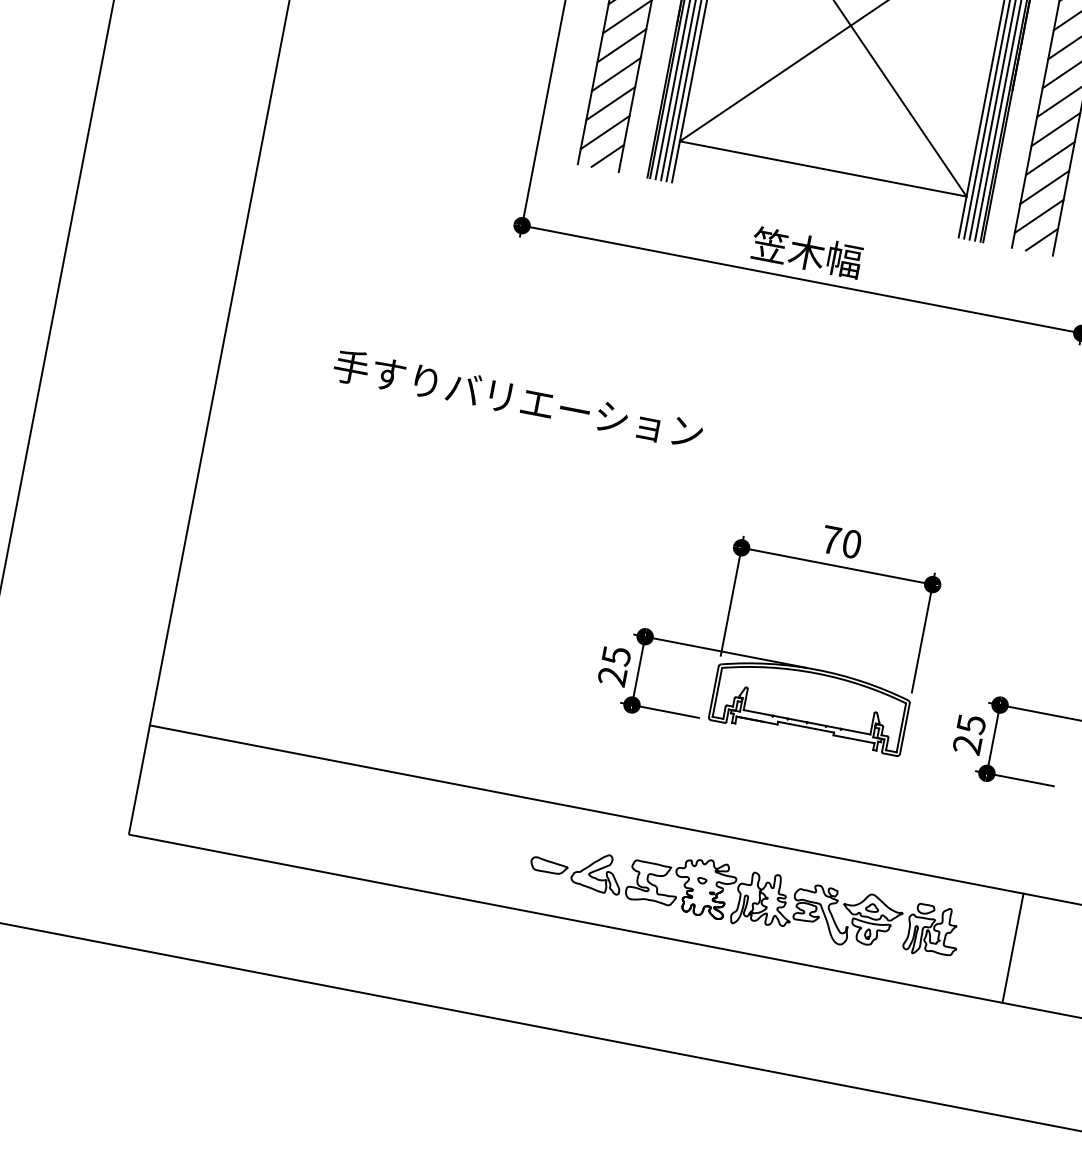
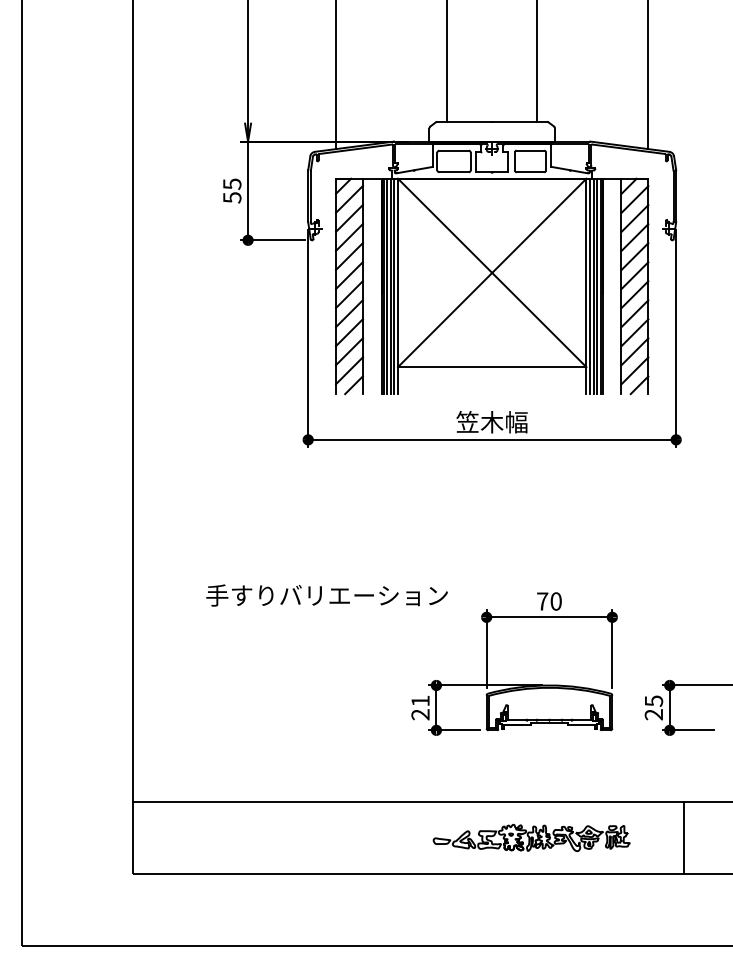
text: (517, 399) -> (326, 595), moved
text: (616, 654) -> (420, 700), 25 -> 21
part: (745, 895) -> (531, 837), size x0.7
line: (1012, 947) -> (683, 837), moved

